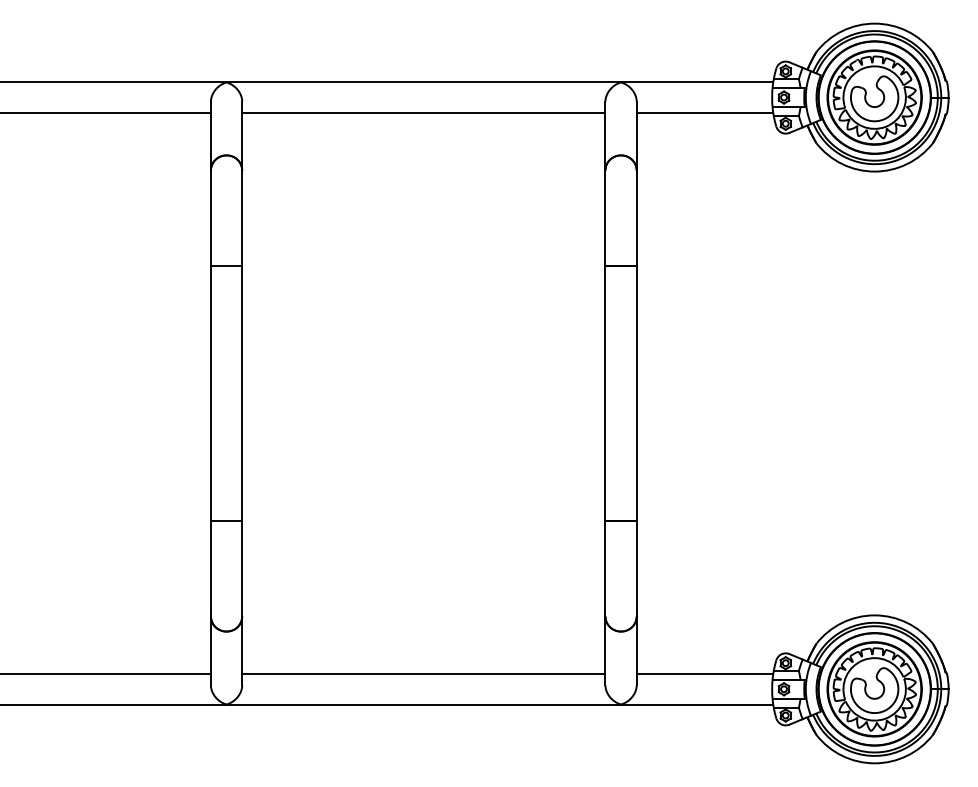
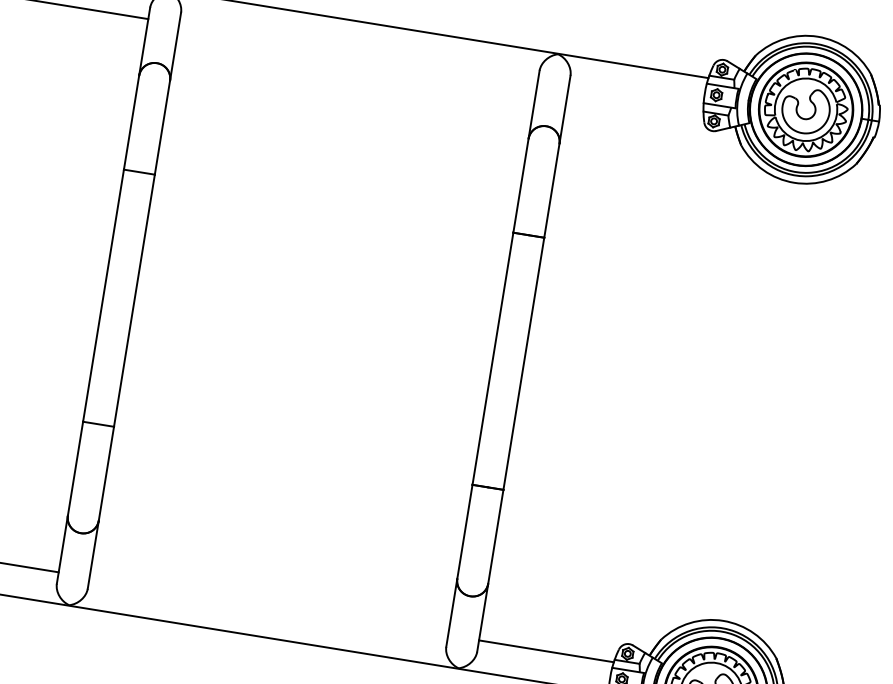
line: (423, 113) -> (358, 53), removed
line: (704, 113) -> (635, 98), removed
line: (423, 673) -> (268, 606), removed

